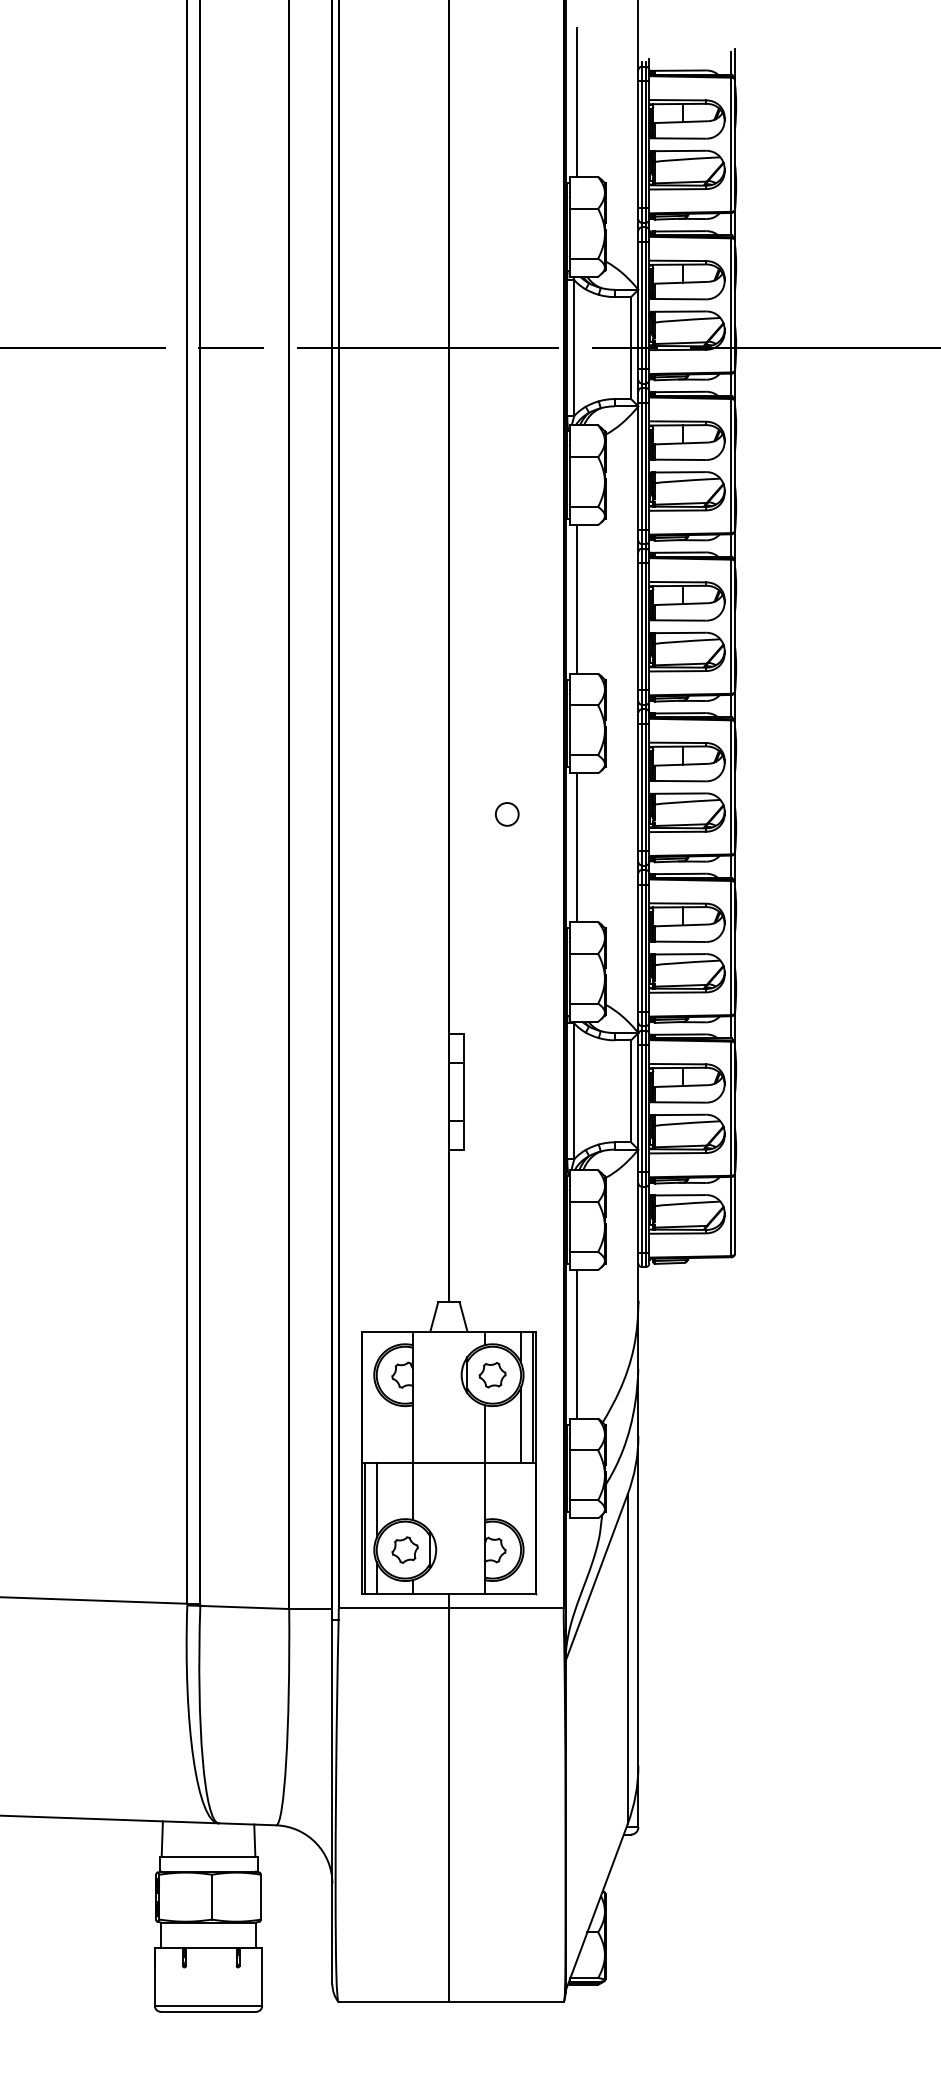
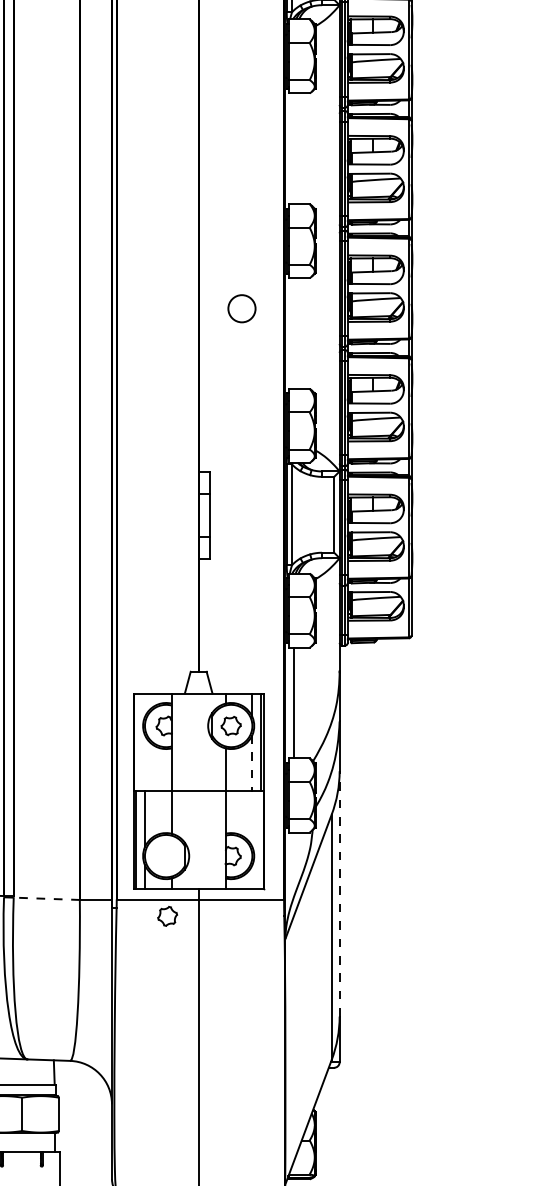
line: (576, 599) -> (293, 148), removed
circle: (507, 814) -> (242, 308), size x1.6
line: (576, 847) -> (293, 333), removed
line: (521, 1424) -> (252, 762), solid -> dashed
part: (404, 1549) -> (167, 915), moved
line: (638, 1600) -> (339, 893), solid -> dashed
line: (244, 1607) -> (46, 898), solid -> dashed

